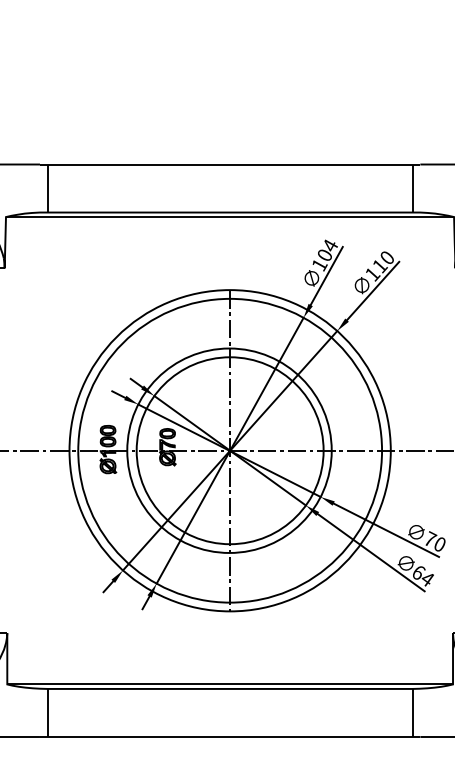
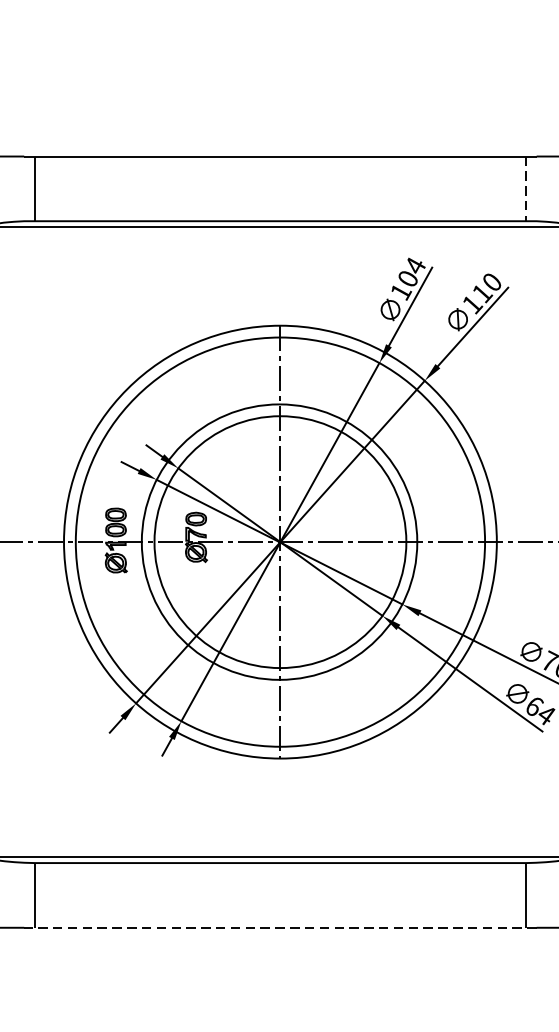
line: (412, 189) -> (526, 190), solid -> dashed
line: (229, 736) -> (279, 927), solid -> dashed

